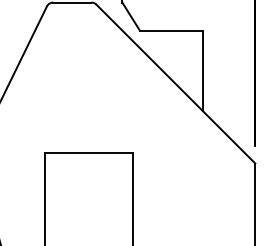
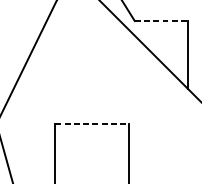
line: (171, 30) -> (161, 20), solid -> dashed
line: (89, 153) -> (92, 124), solid -> dashed

